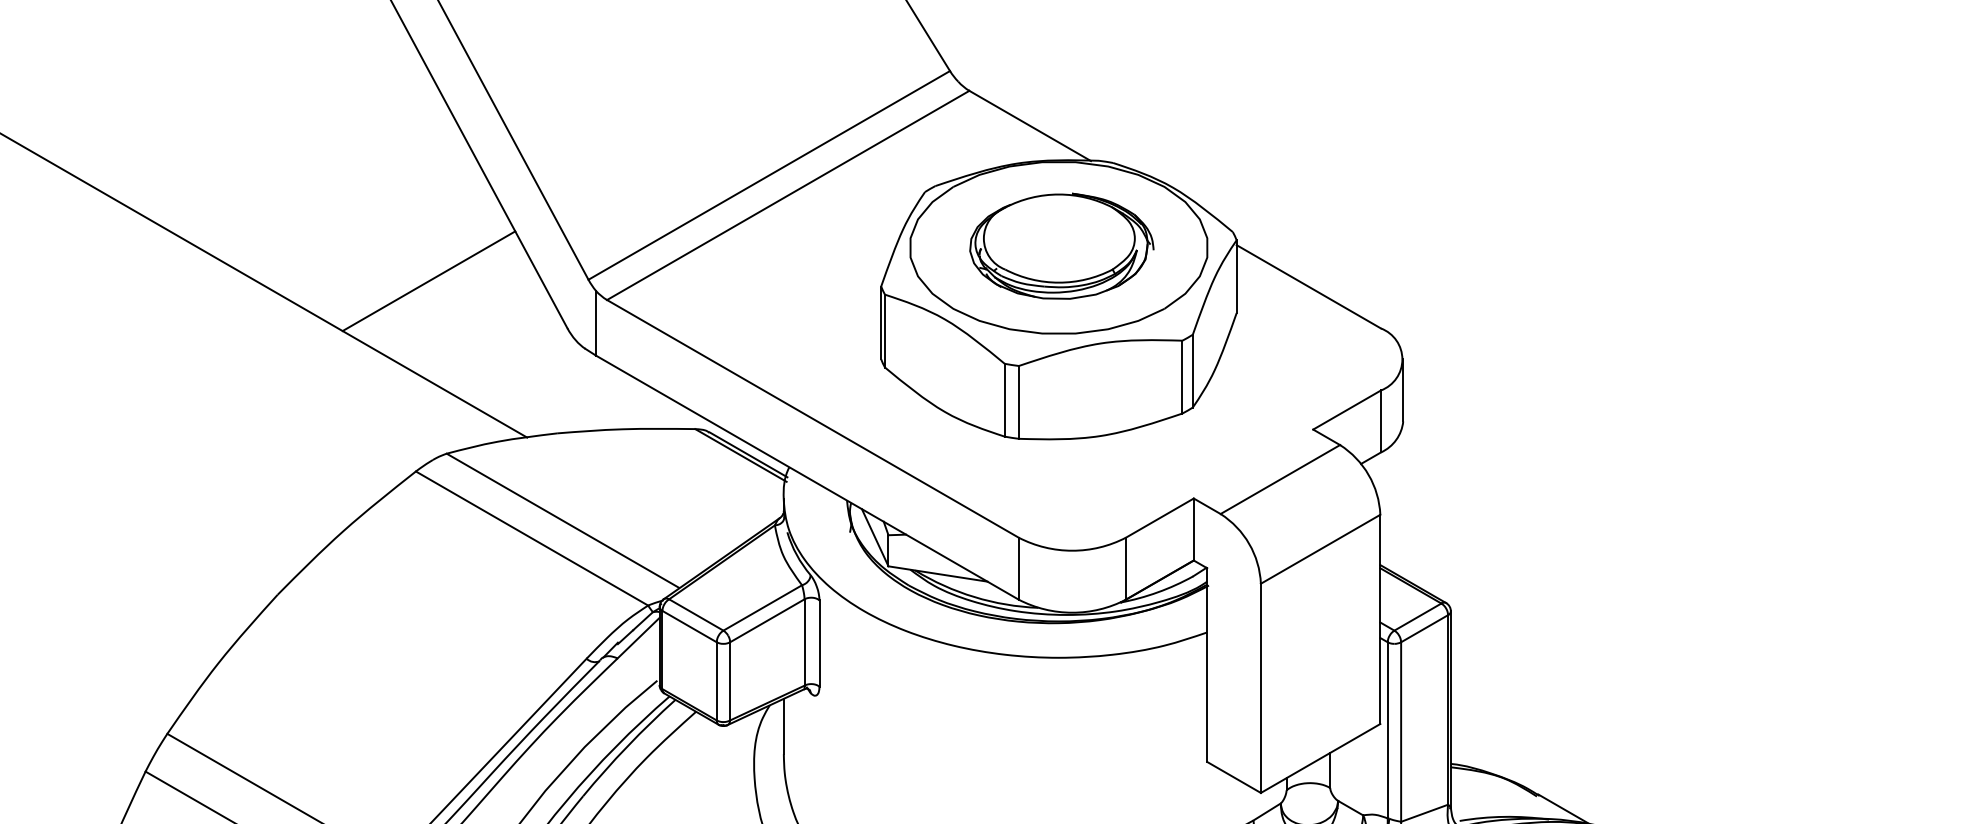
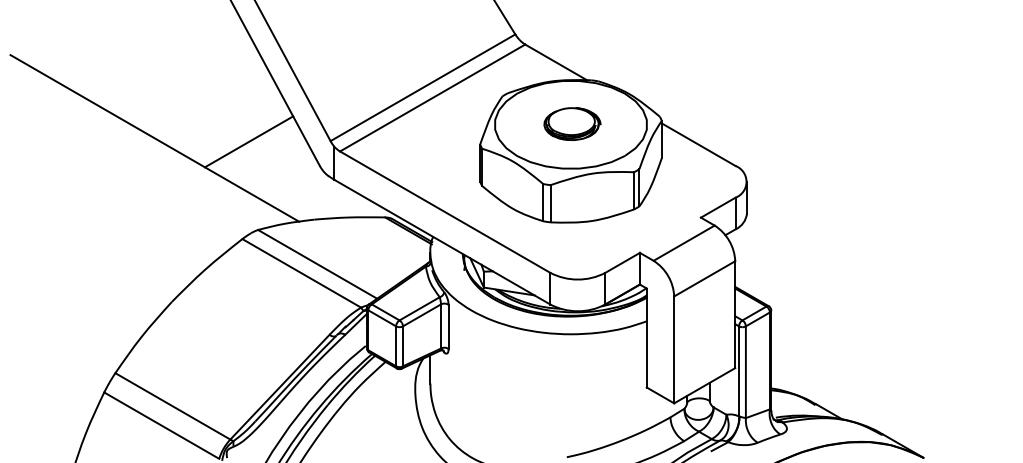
part: (1061, 245) -> (572, 123), size x0.6

